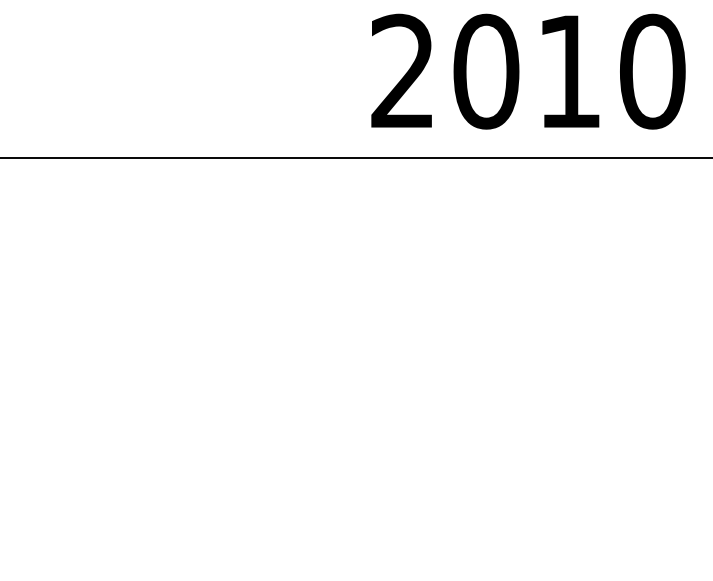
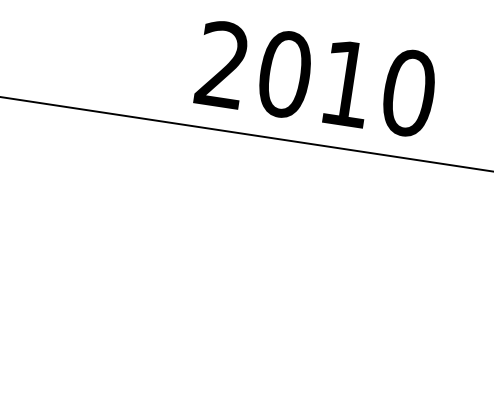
text: (528, 71) -> (316, 79), moved

